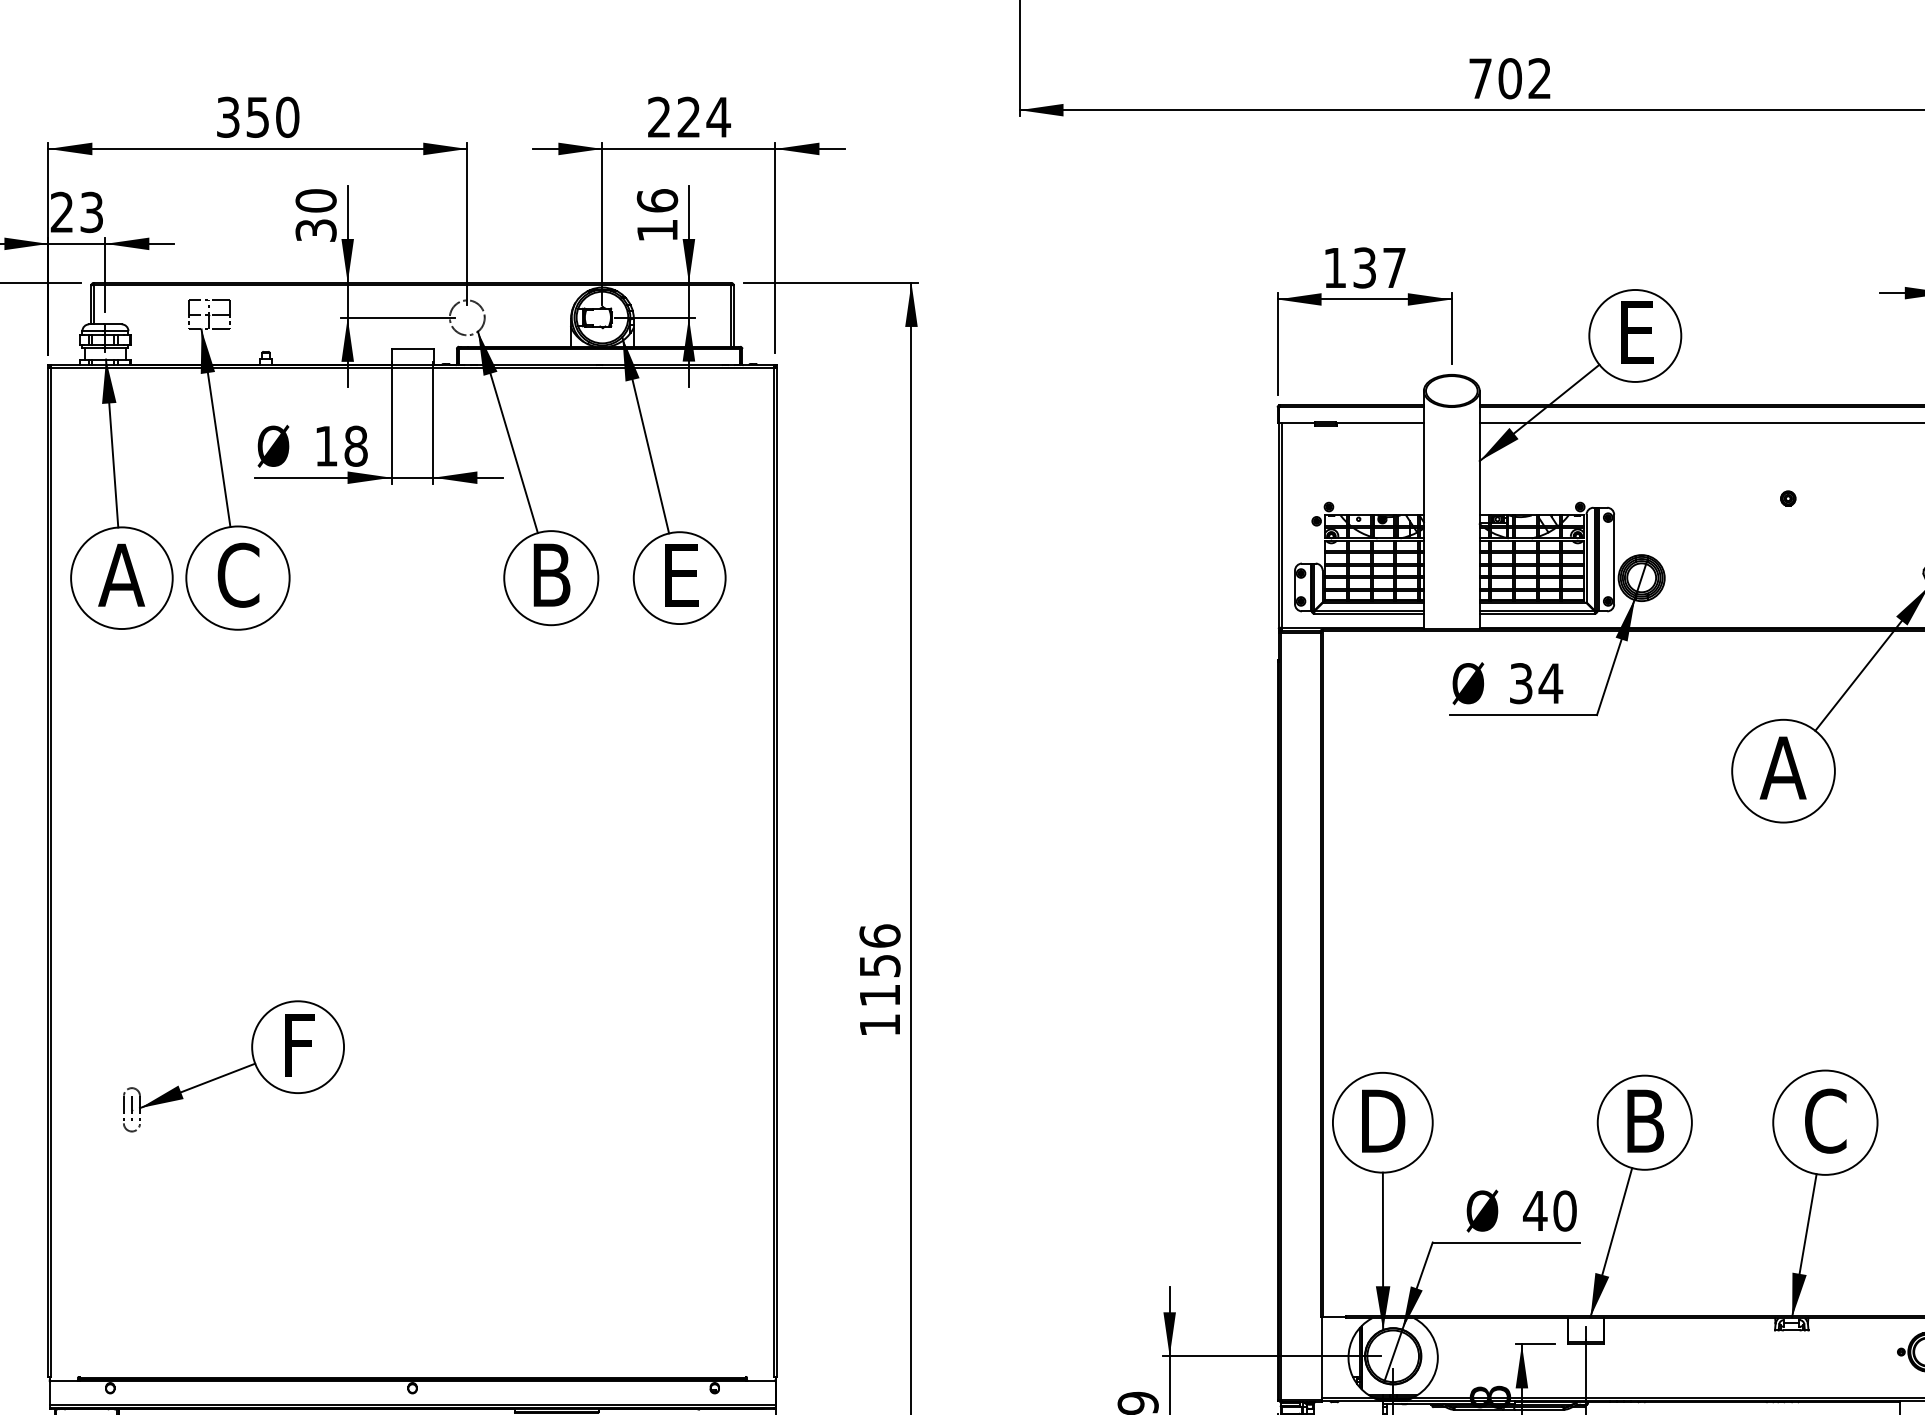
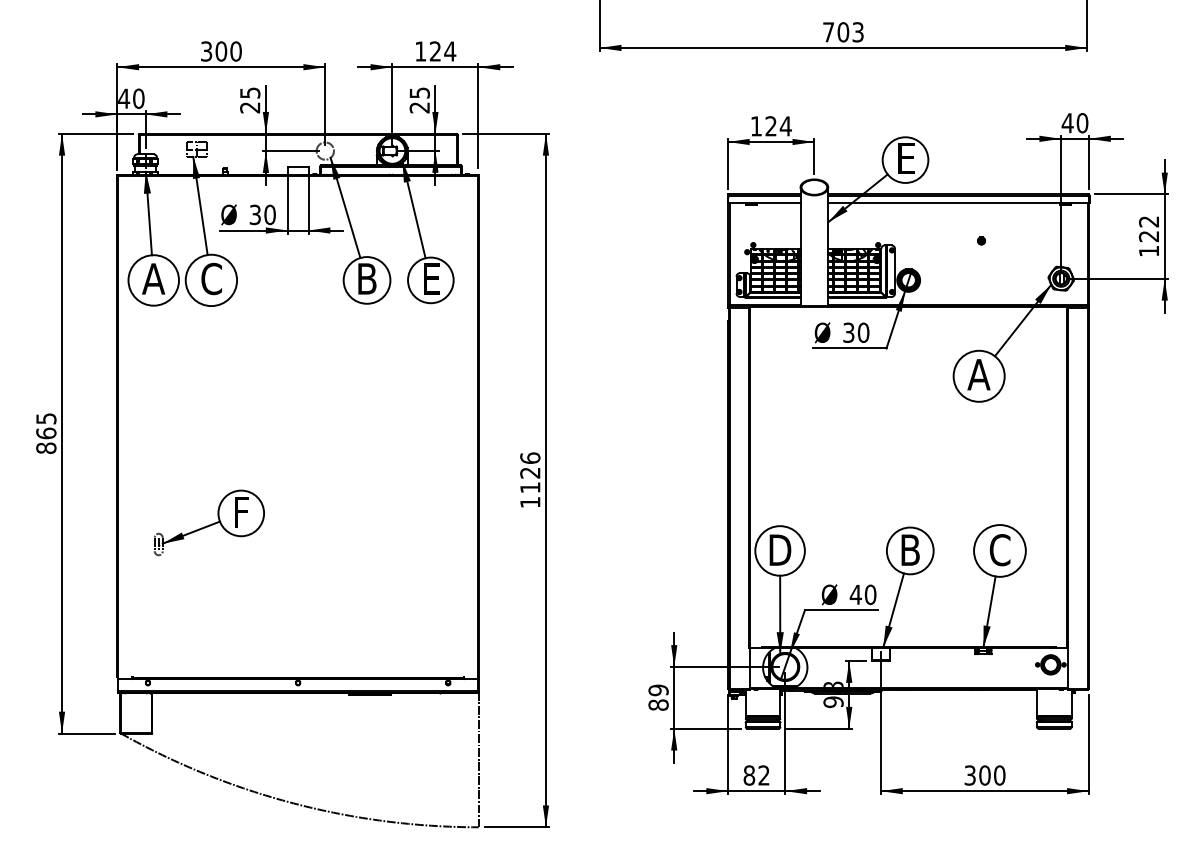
text: (1538, 79) -> (857, 32), 702 -> 703
text: (258, 117) -> (221, 51), 350 -> 300
text: (658, 117) -> (420, 51), 224 -> 124
text: (77, 211) -> (131, 98), 23 -> 40
text: (316, 215) -> (250, 100), 30 -> 25
text: (656, 215) -> (419, 100), 16 -> 25
text: (1379, 268) -> (778, 126), 137 -> 124
text: (340, 445) -> (262, 214), 18 -> 30
text: (1550, 682) -> (863, 332), 34 -> 30
text: (880, 964) -> (530, 472), 1156 -> 1126

